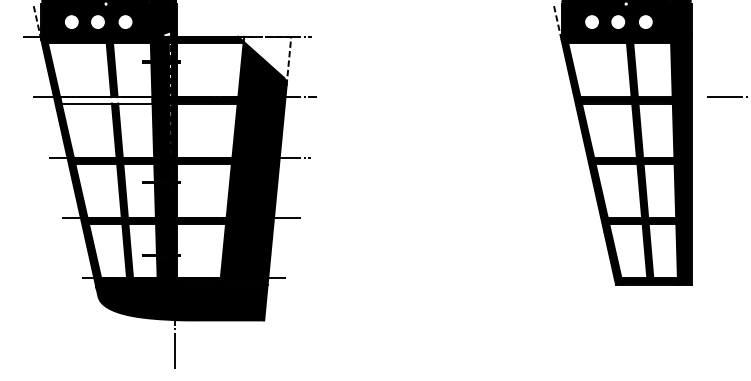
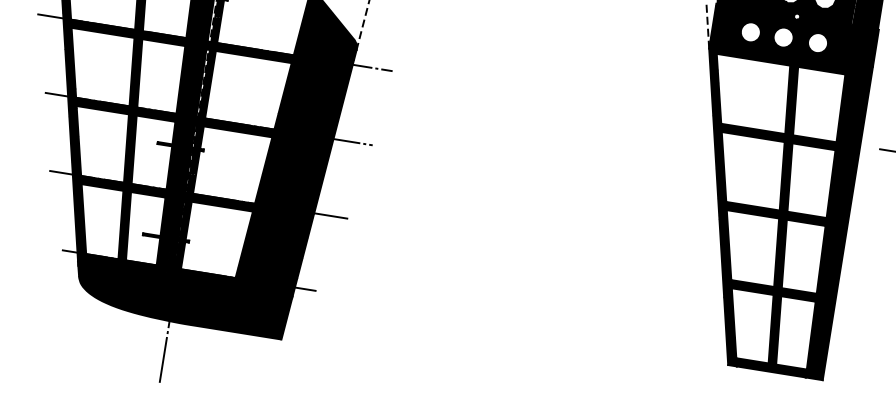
fill: (106, 100) -> (128, 33), added

